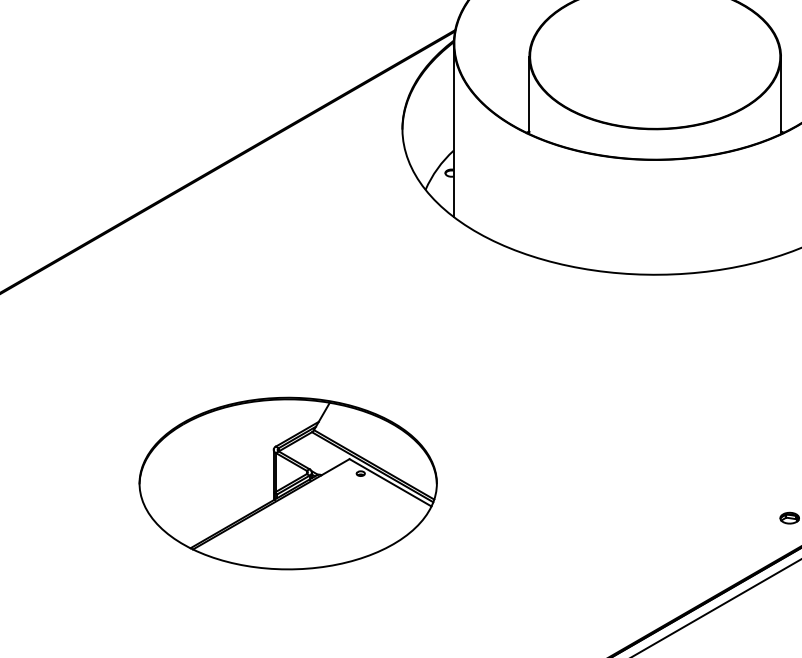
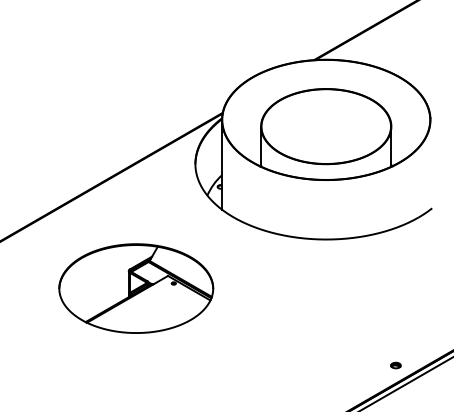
part: (288, 483) -> (136, 288), moved

